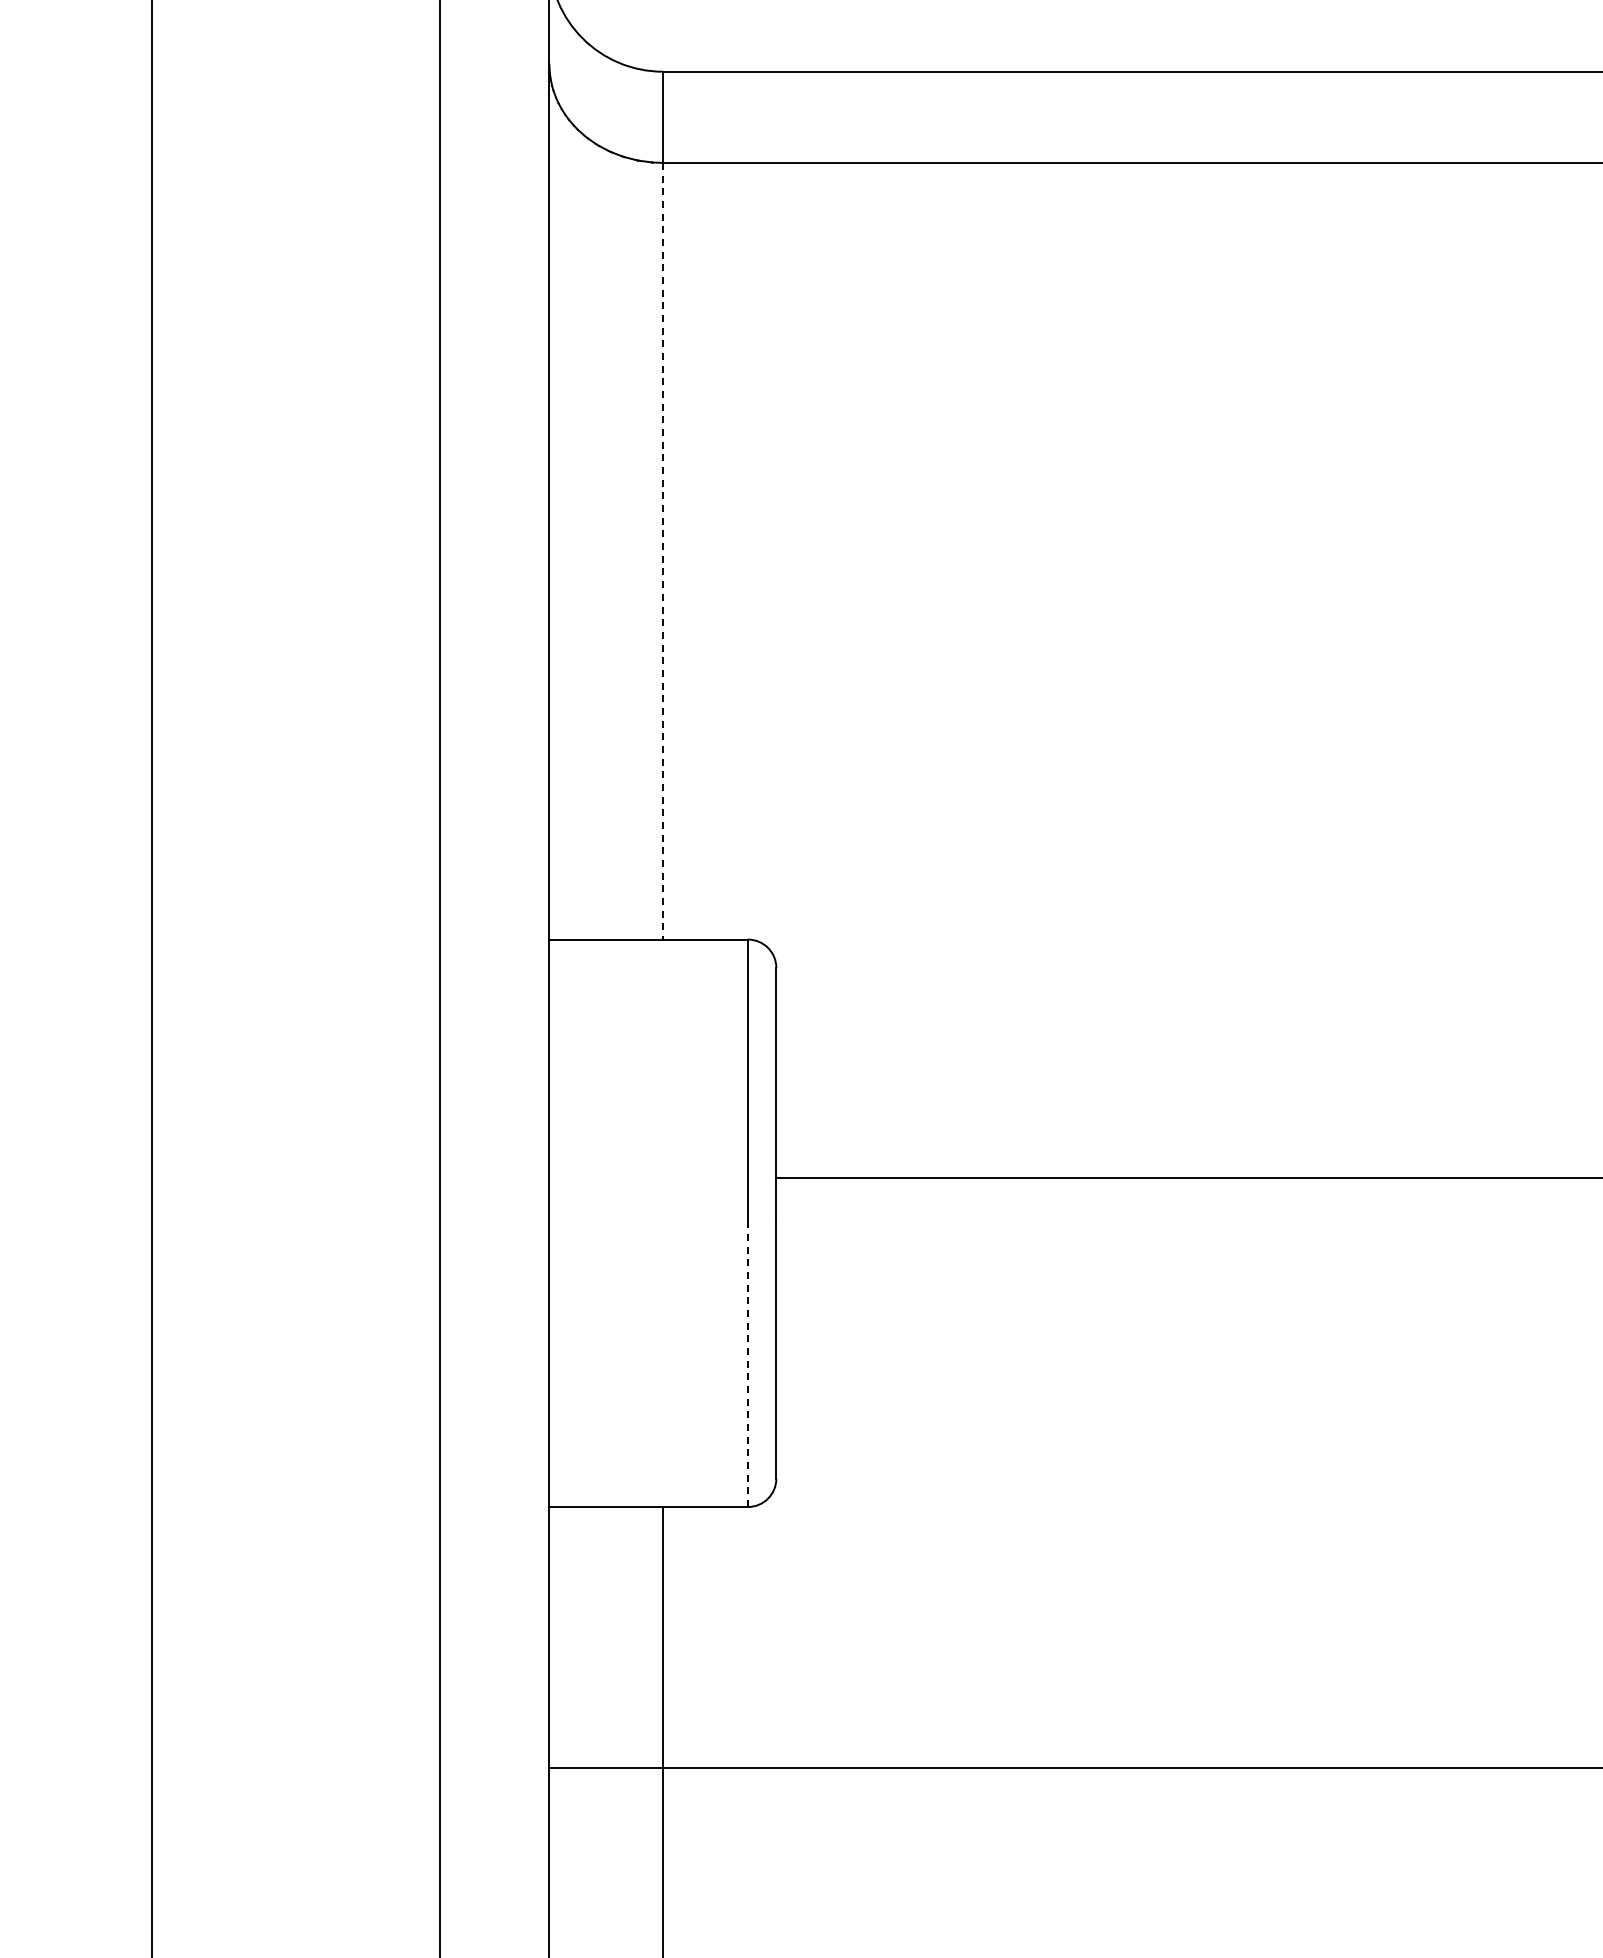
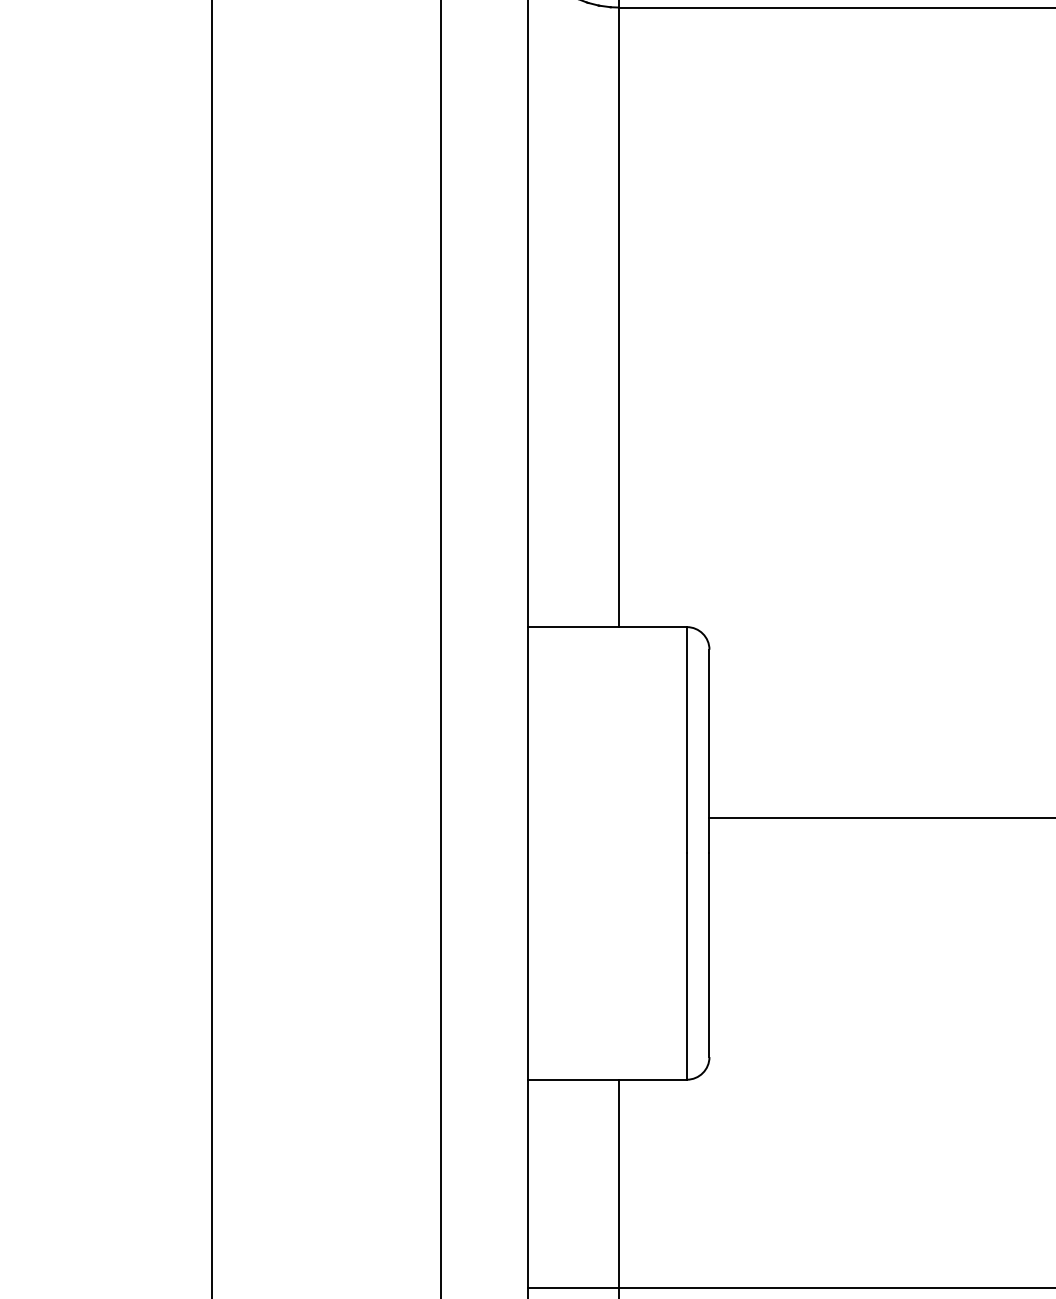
line: (662, 551) -> (618, 317), dashed -> solid
line: (748, 1365) -> (687, 966), dashed -> solid

